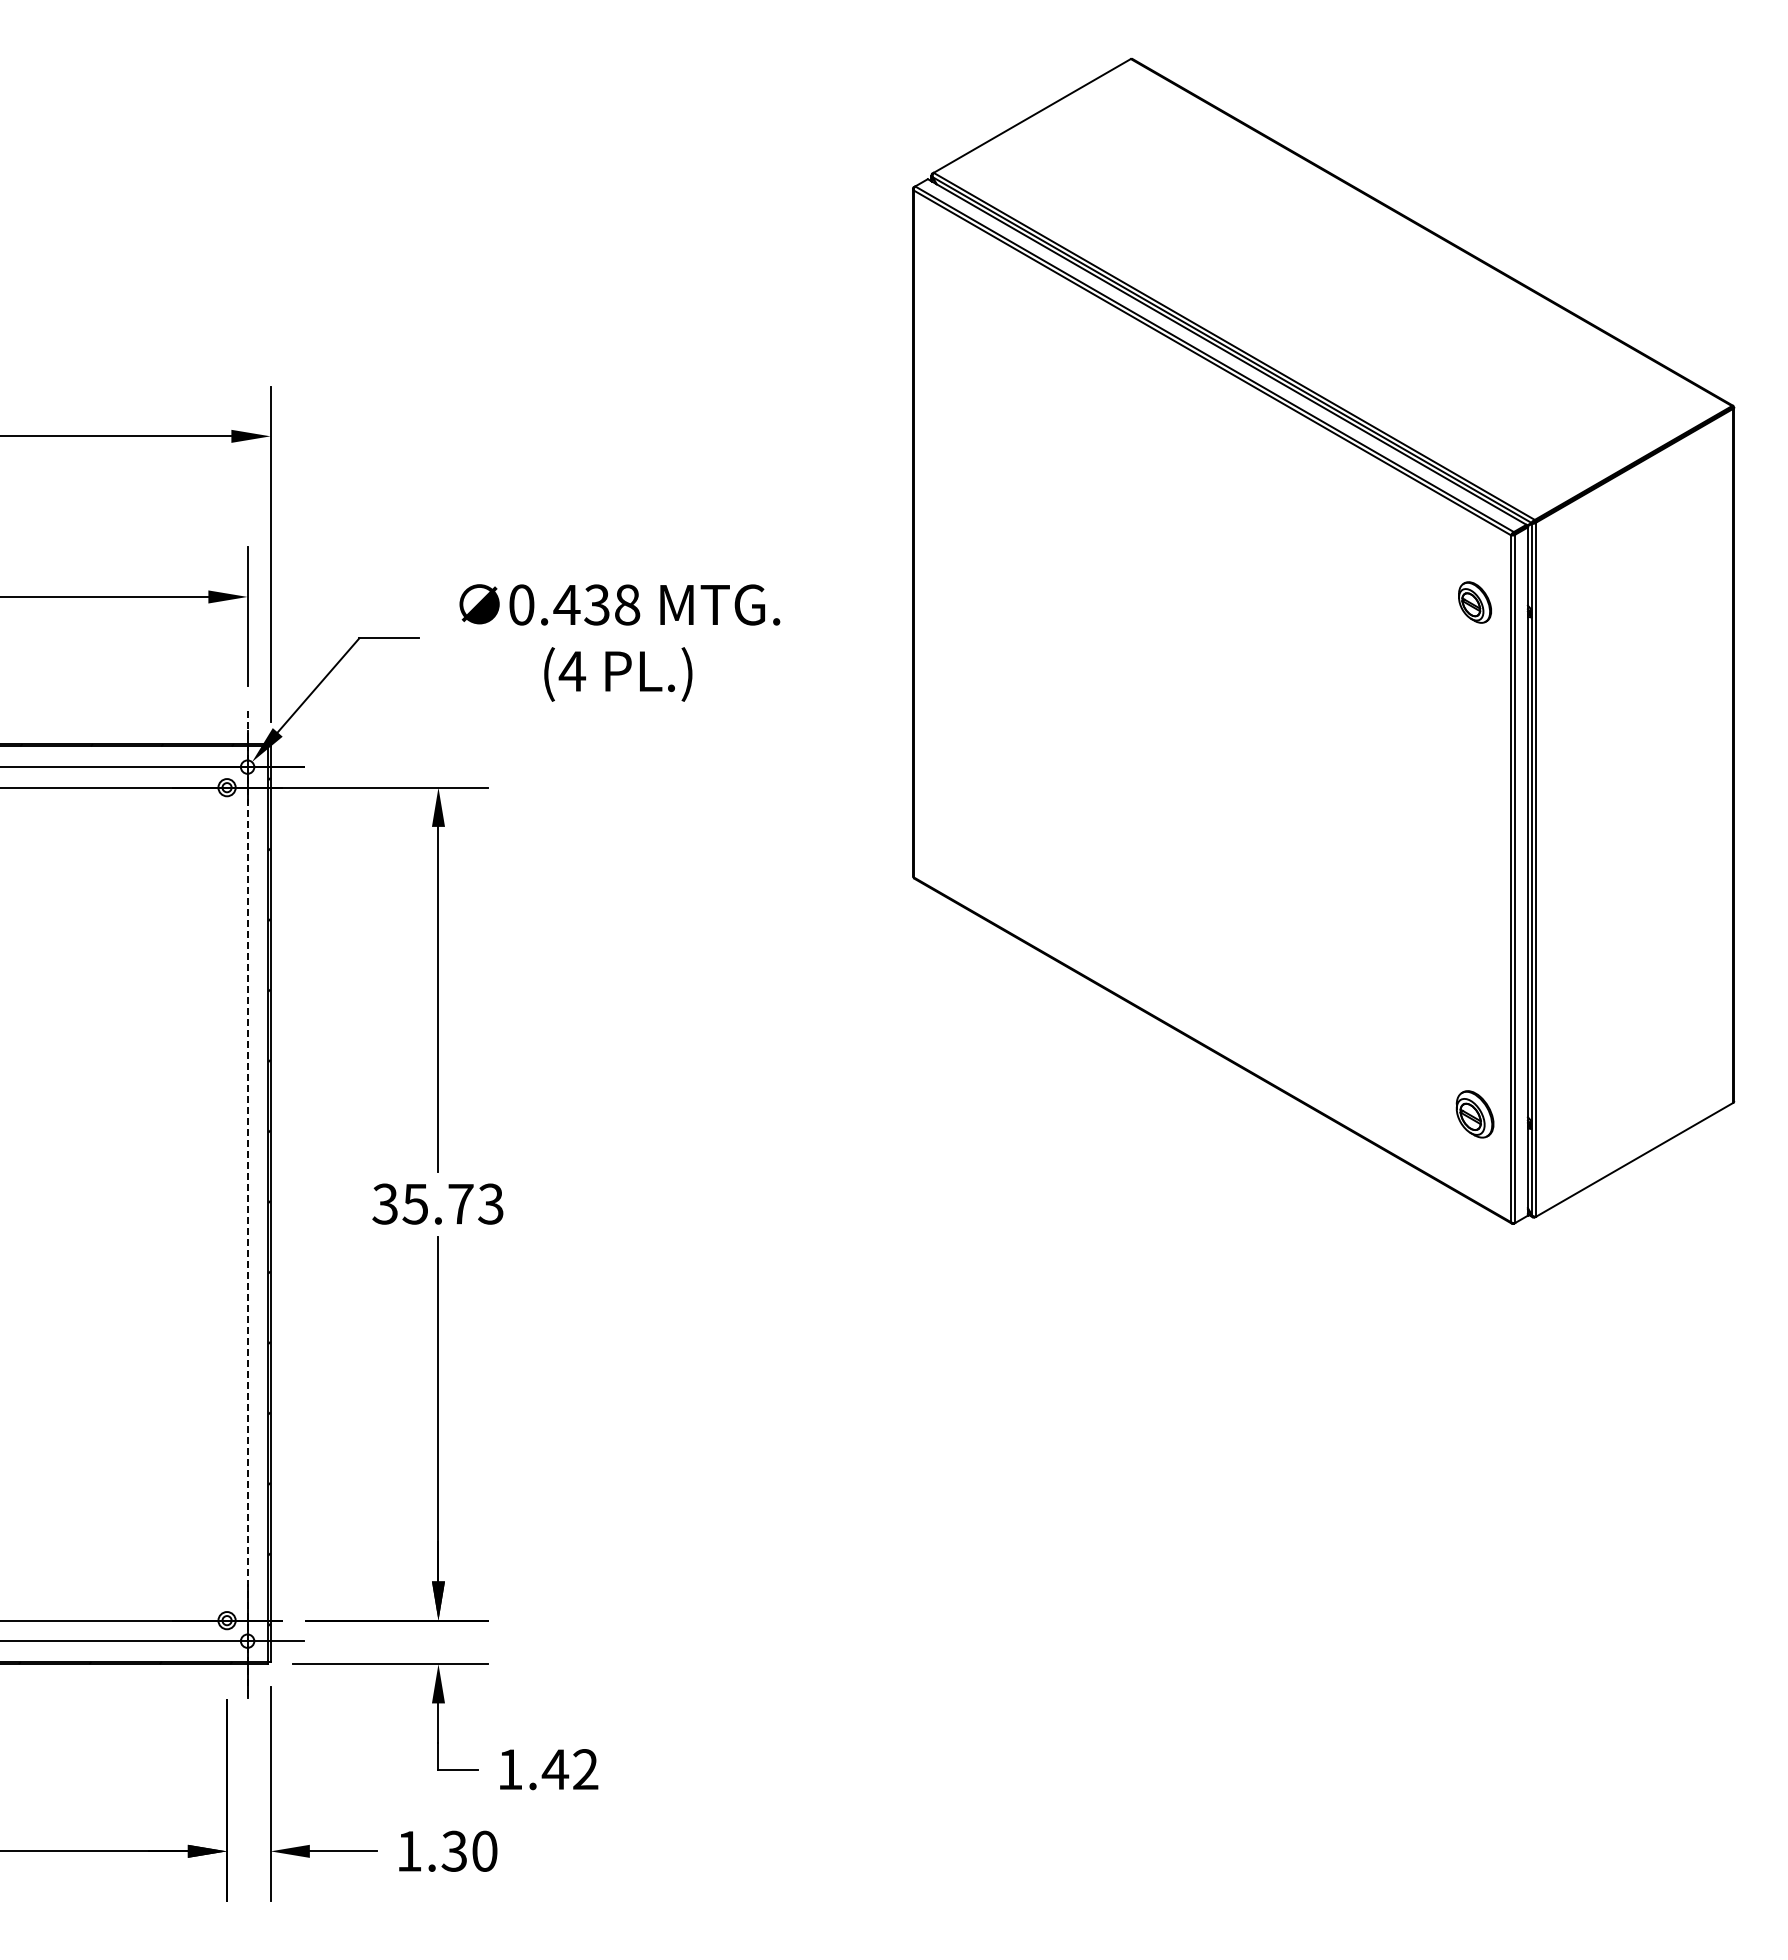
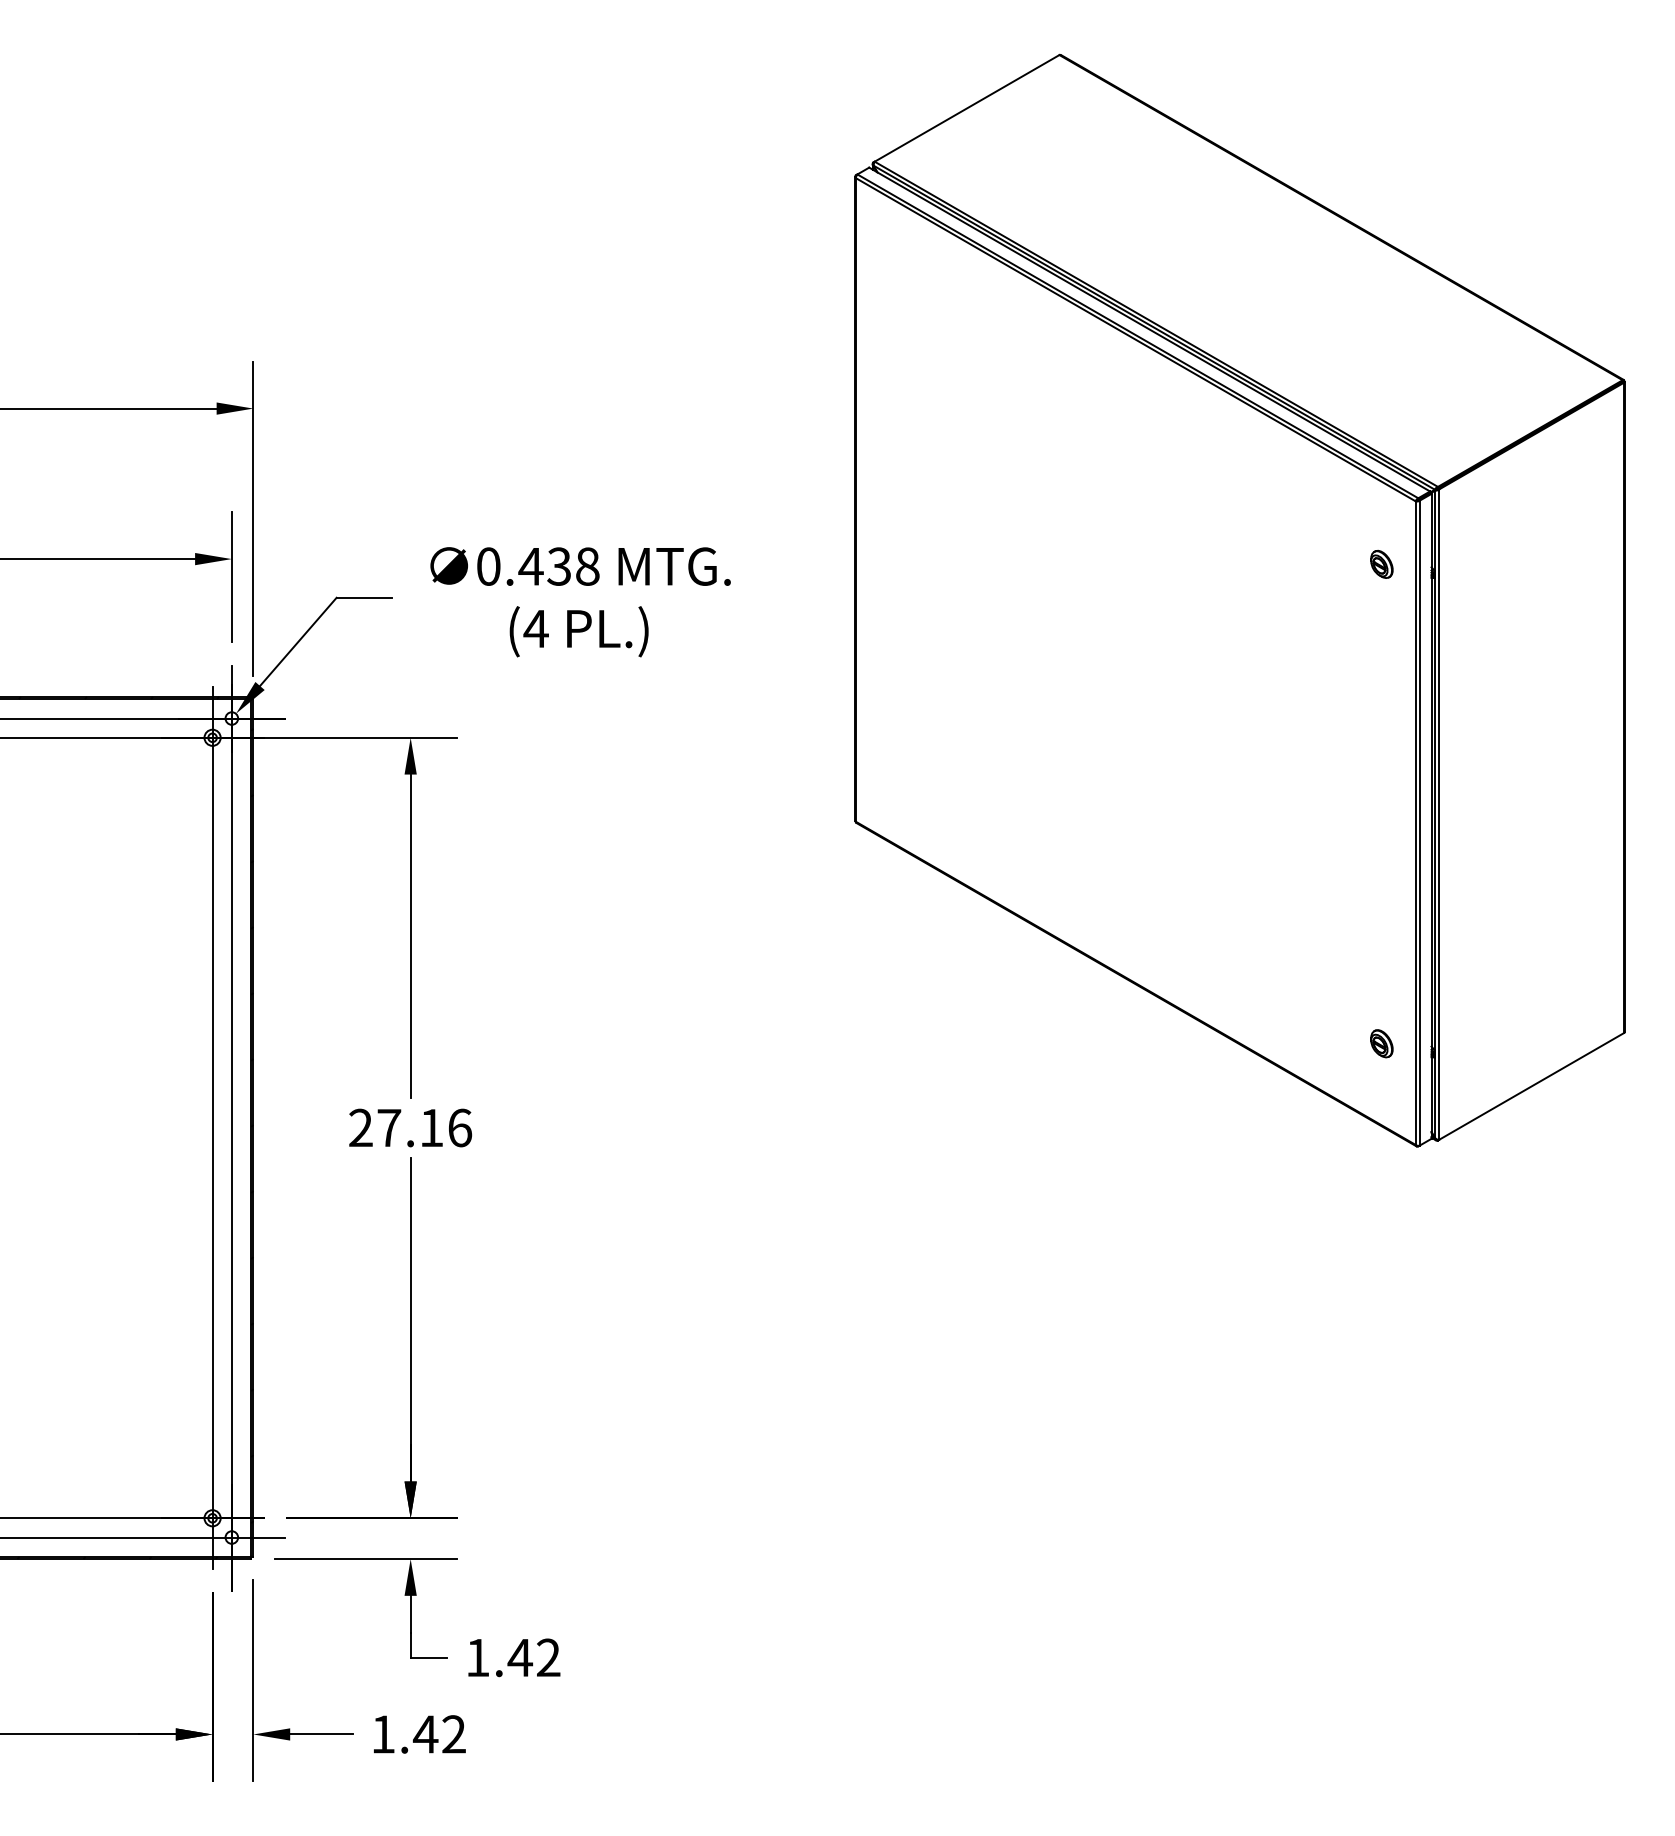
part: (1474, 602) -> (1381, 564), size x0.71
part: (1474, 1113) -> (1381, 1043), size x0.62
text: (437, 1203) -> (409, 1127), 35.73 -> 27.16
line: (227, 1204) -> (212, 1128), added
line: (247, 1204) -> (231, 1128), dashed -> solid
text: (468, 1850) -> (438, 1733), 1.30 -> 1.42

